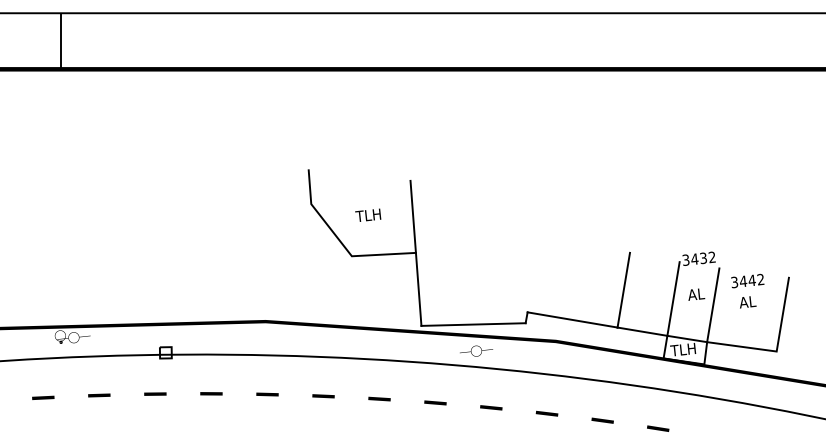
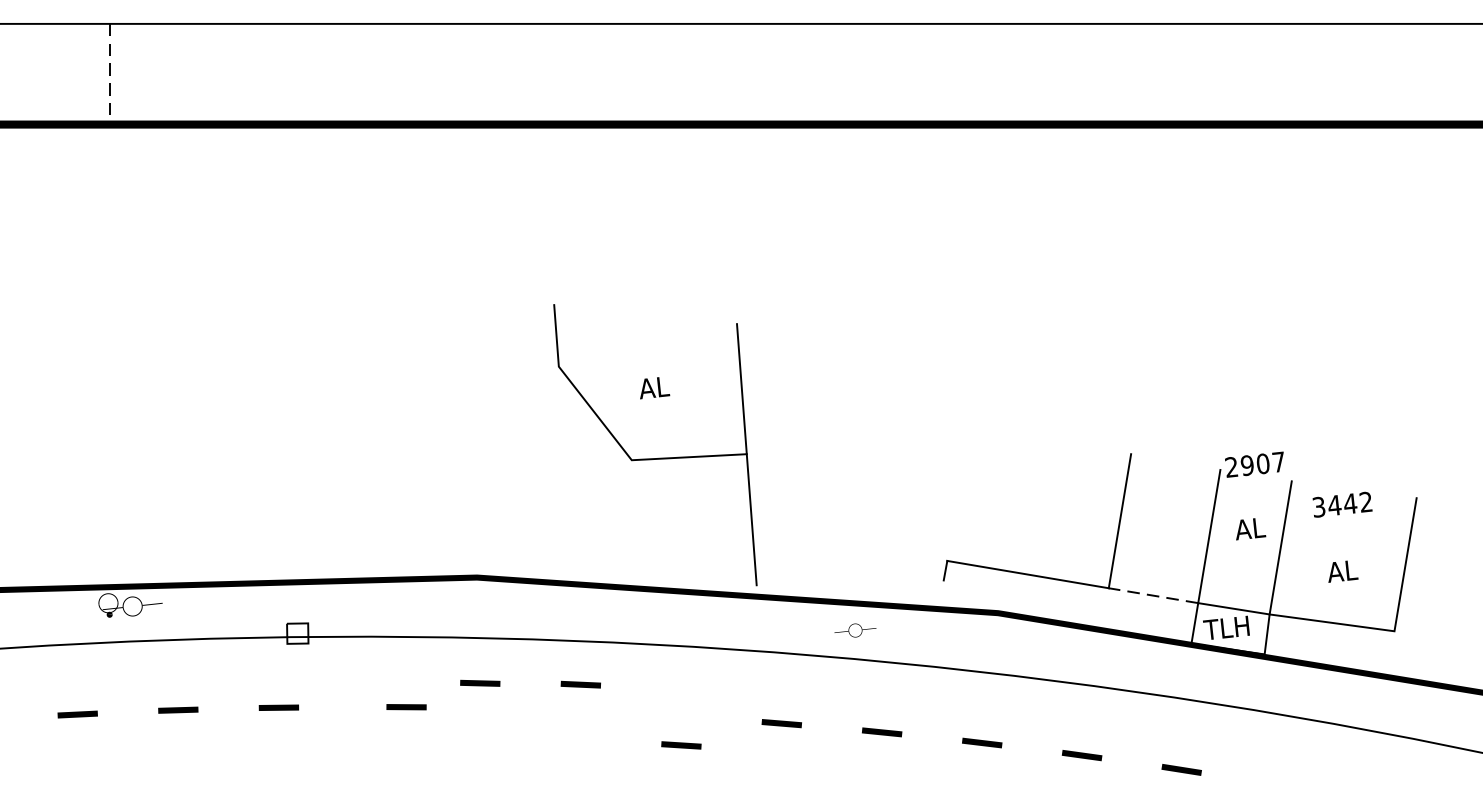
line: (61, 41) -> (110, 74), solid -> dashed
text: (368, 215) -> (661, 387), TLH -> AL
text: (698, 258) -> (1254, 464), 3432 -> 2907
text: (748, 302) -> (1343, 571), moved
line: (473, 324) -> (850, 582), removed
line: (641, 331) -> (1151, 595), solid -> dashed
part: (476, 350) -> (855, 629), size x0.7
line: (211, 393) -> (406, 706), moved
line: (267, 394) -> (480, 683), moved
line: (323, 396) -> (580, 685), moved
line: (379, 398) -> (681, 744), moved

